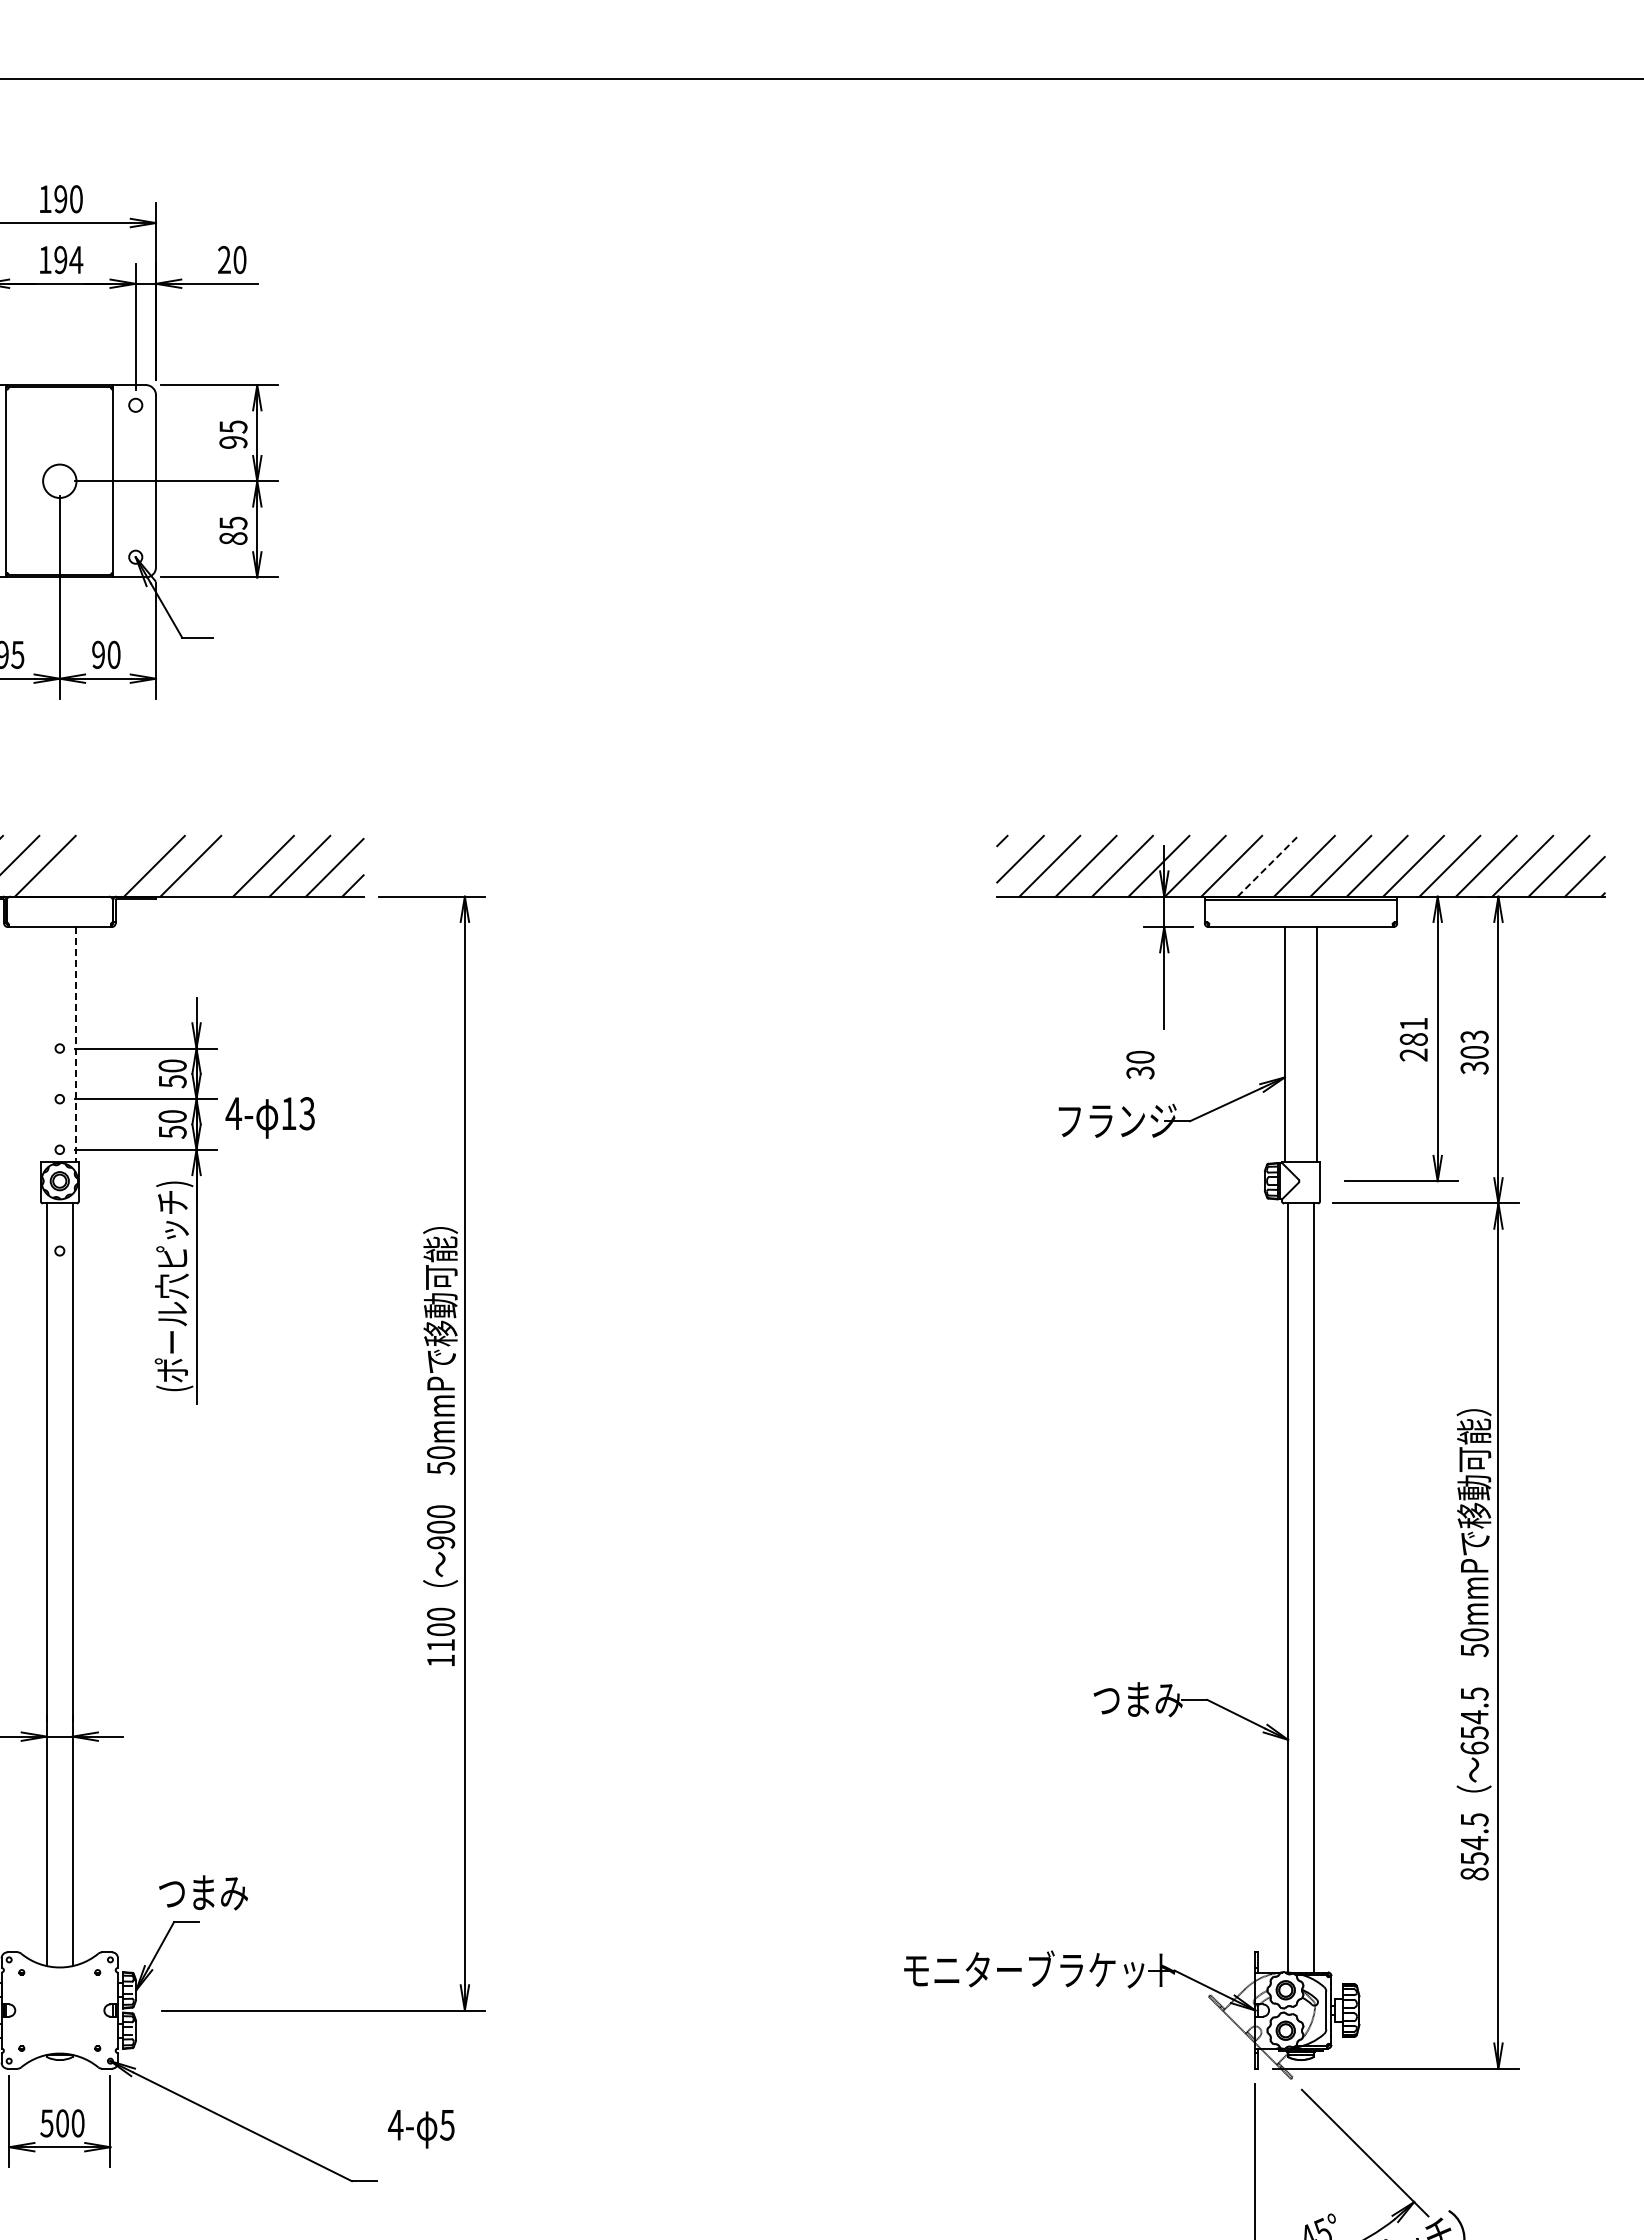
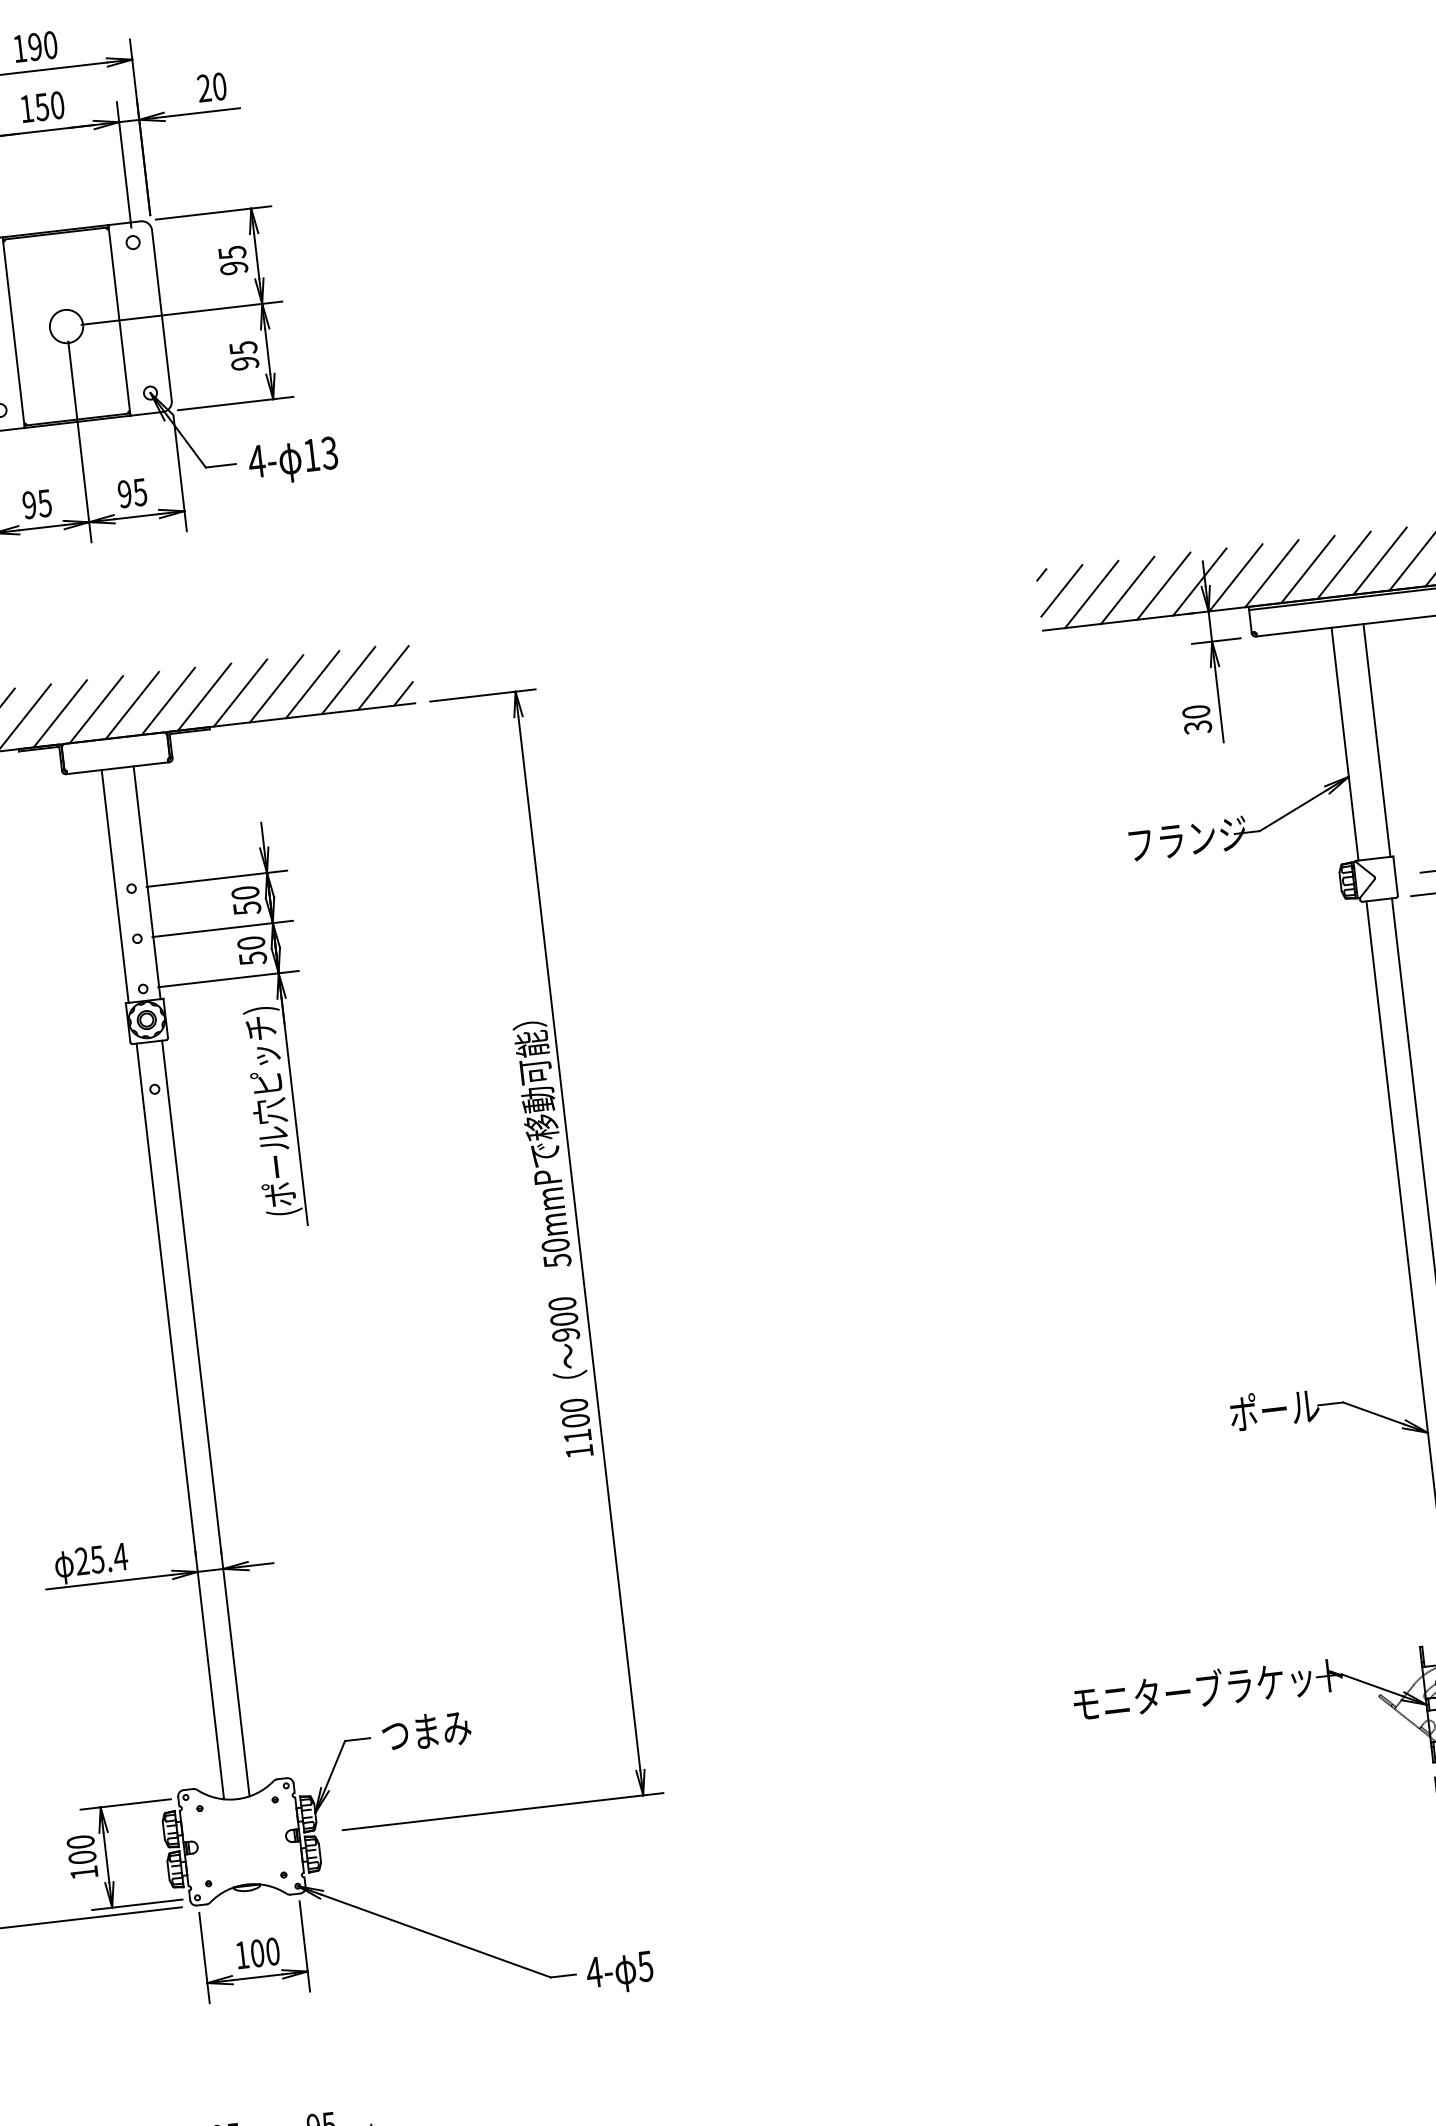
text: (68, 259) -> (49, 105), 194 -> 150
text: (233, 538) -> (245, 363), 85 -> 95
text: (113, 654) -> (139, 492), 90 -> 95
line: (81, 865) -> (132, 704), added
line: (117, 865) -> (167, 700), added
line: (226, 865) -> (275, 688), added
line: (1268, 866) -> (1308, 569), dashed -> solid
line: (43, 1044) -> (114, 886), added
line: (75, 1045) -> (146, 883), dashed -> solid
text: (1140, 1065) -> (1197, 720), moved
text: (269, 1117) -> (292, 461), moved
text: (1137, 1698) -> (1273, 1409), つまみ -> ポール
text: (203, 1892) -> (426, 1731), moved
text: (46, 2123) -> (241, 1955), 500 -> 100
text: (421, 2129) -> (620, 1973), moved

